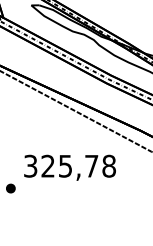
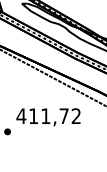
text: (69, 166) -> (48, 116), 325,78 -> 411,72

